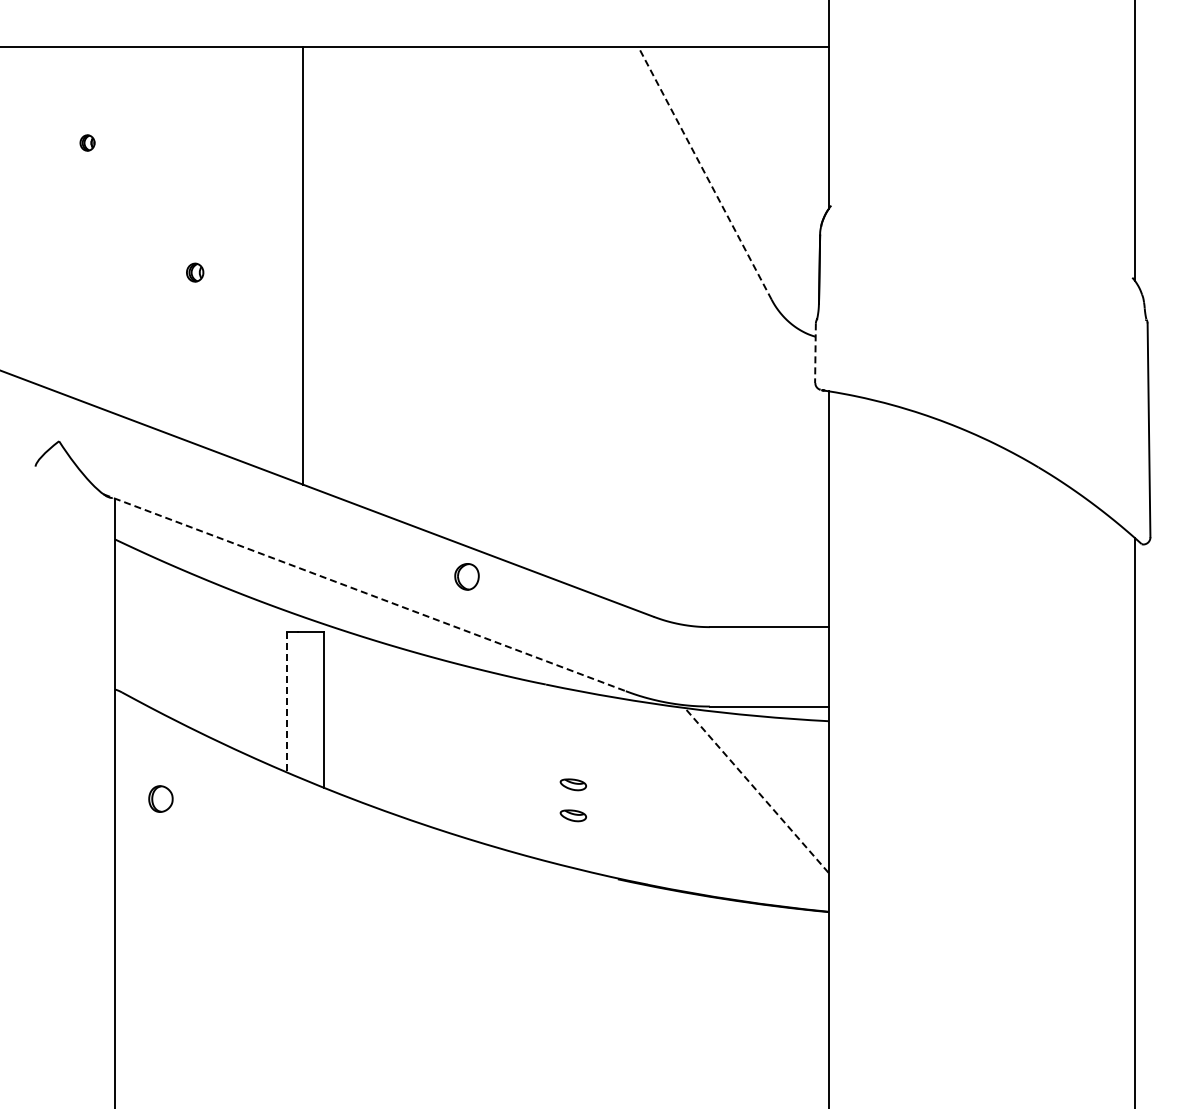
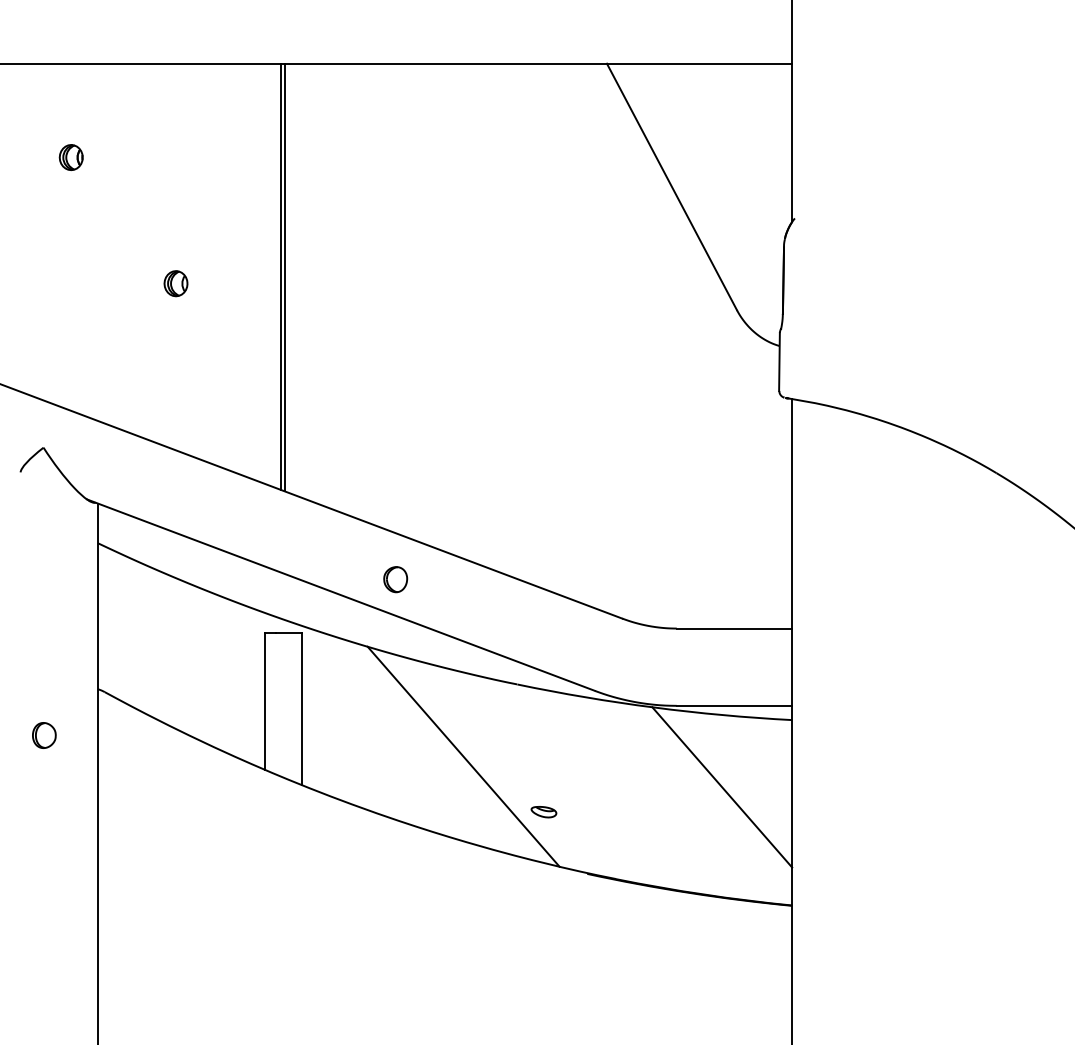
part: (87, 142) -> (71, 157), size x1.67
line: (704, 172) -> (671, 186), dashed -> solid
line: (306, 266) -> (284, 277), added
part: (194, 272) -> (175, 283), size x1.43
line: (815, 353) -> (779, 362), dashed -> solid
part: (466, 576) -> (395, 579), moved
line: (365, 592) -> (341, 594), dashed -> solid
line: (286, 702) -> (264, 701), dashed -> solid
line: (490, 758) -> (463, 756), added
part: (572, 784) -> (543, 781), removed
line: (756, 790) -> (722, 787), dashed -> solid
part: (160, 798) -> (43, 734), moved

